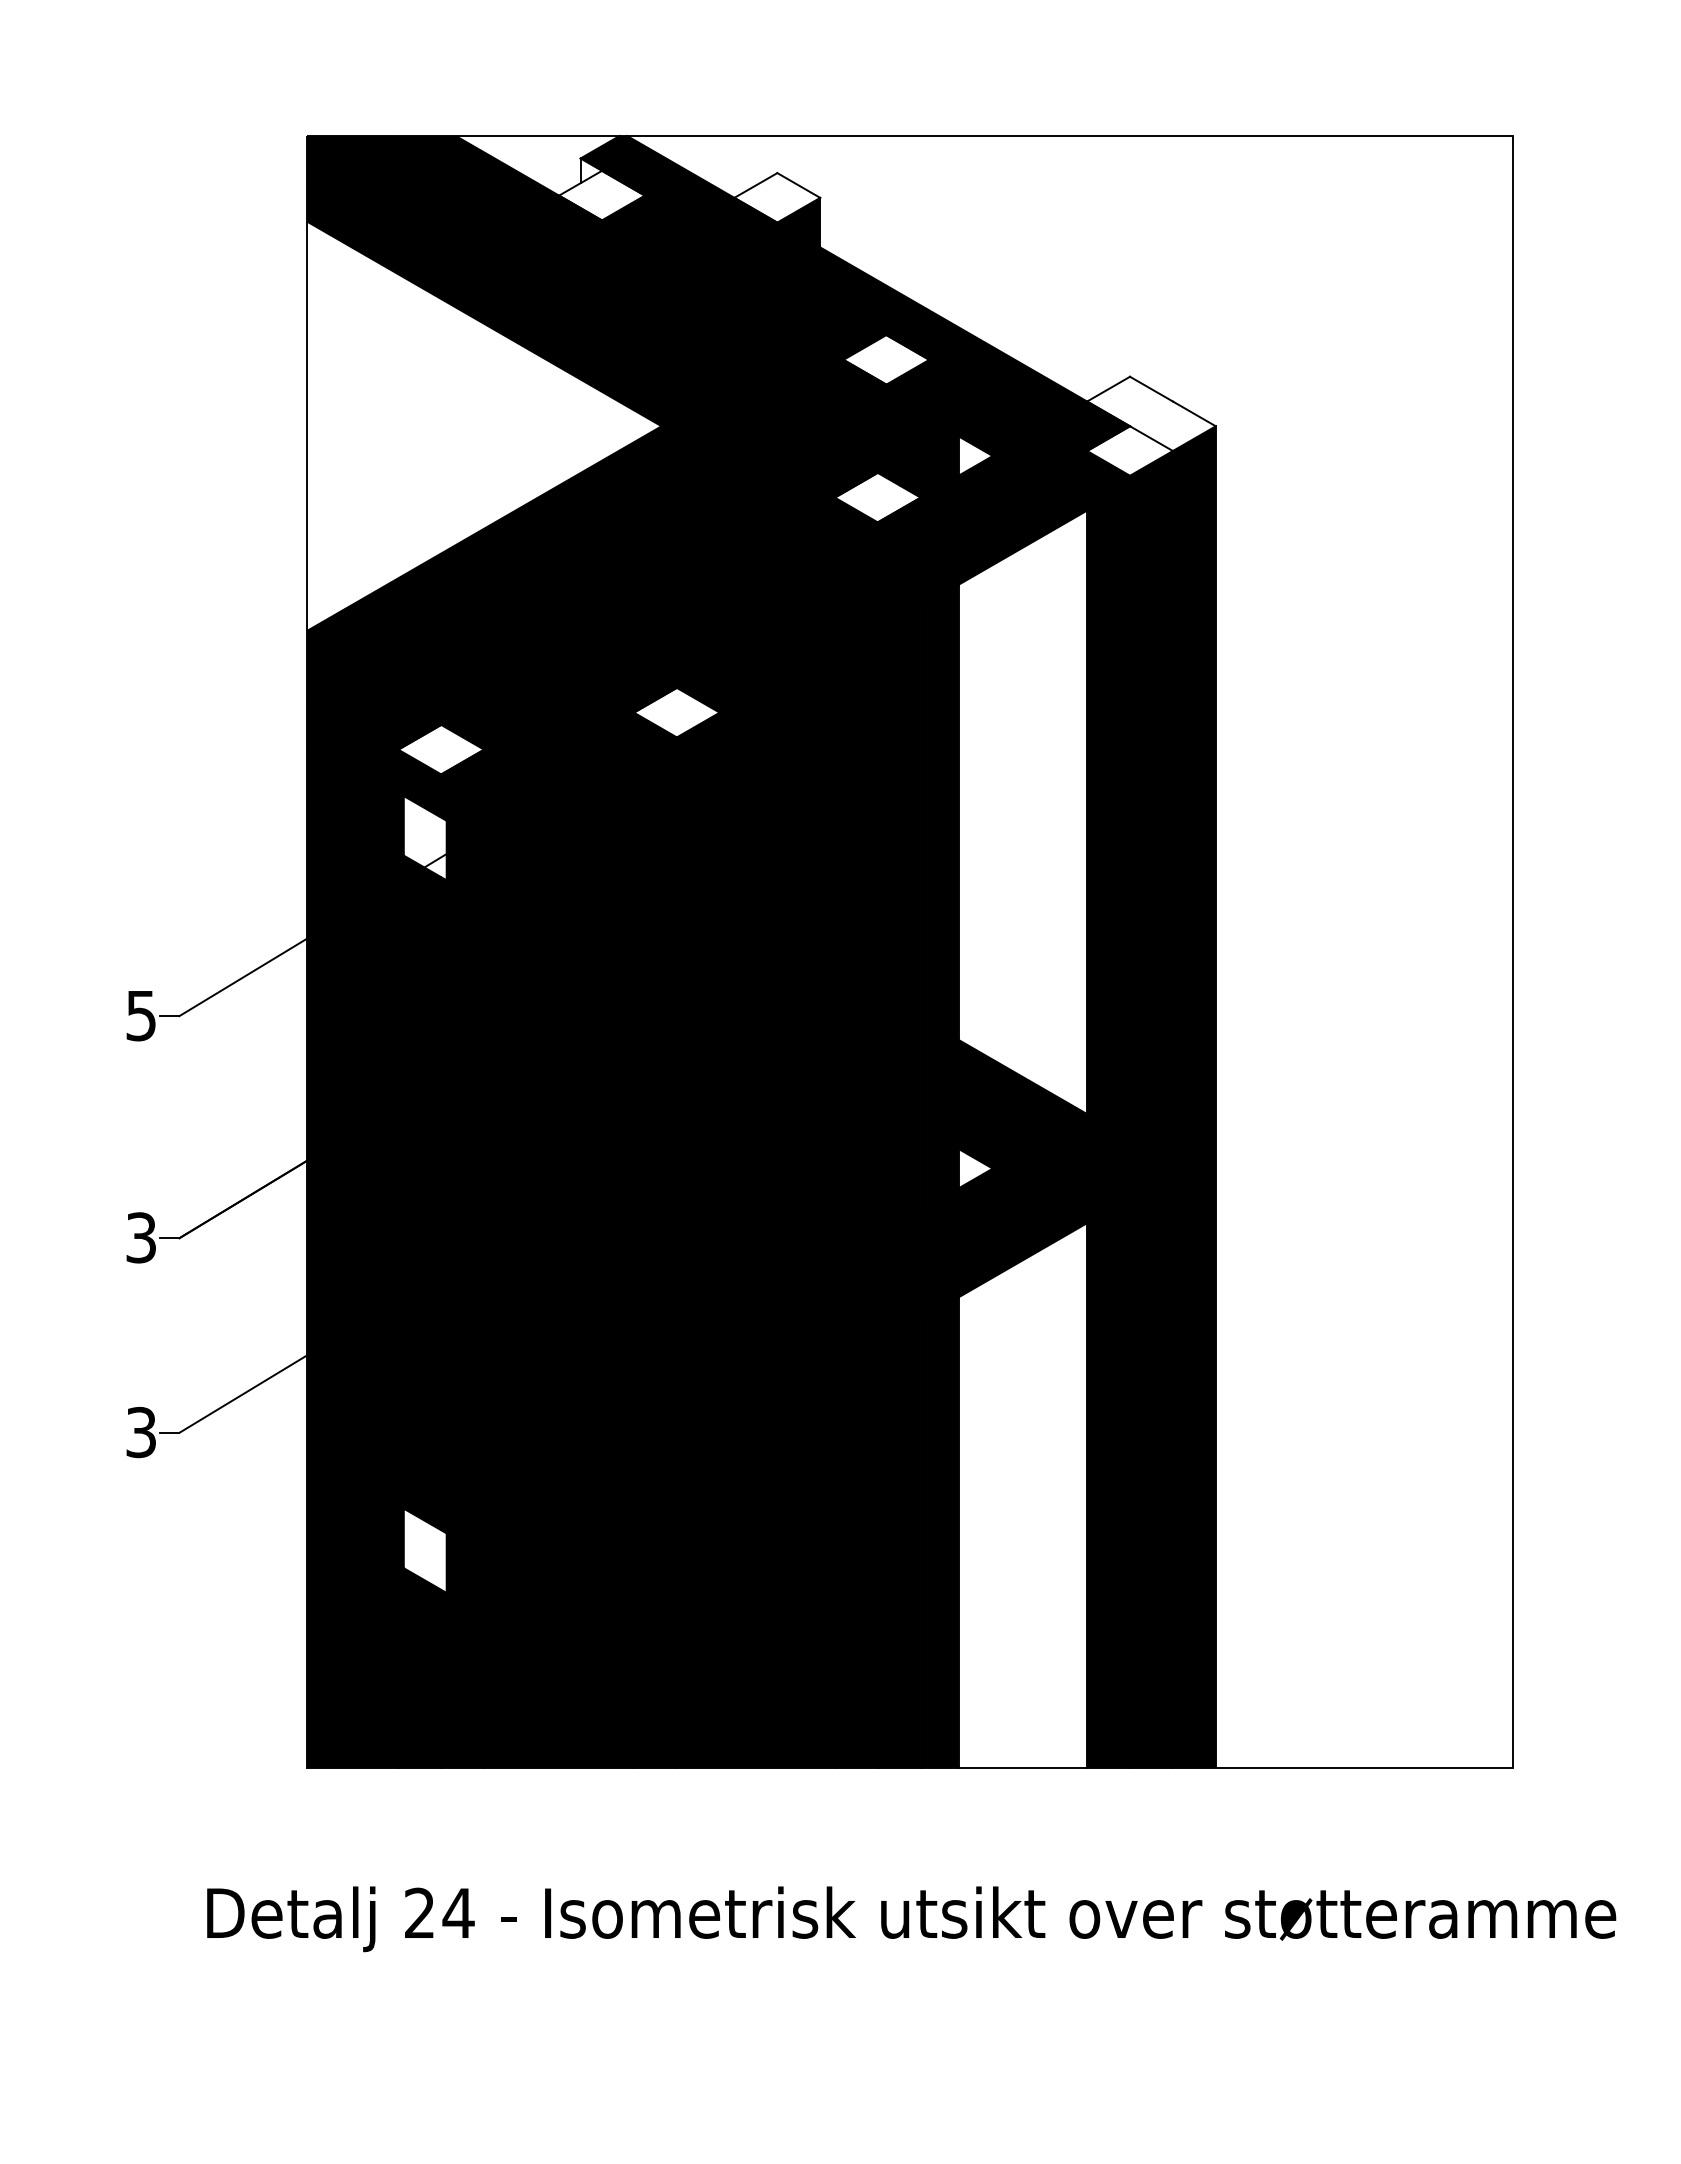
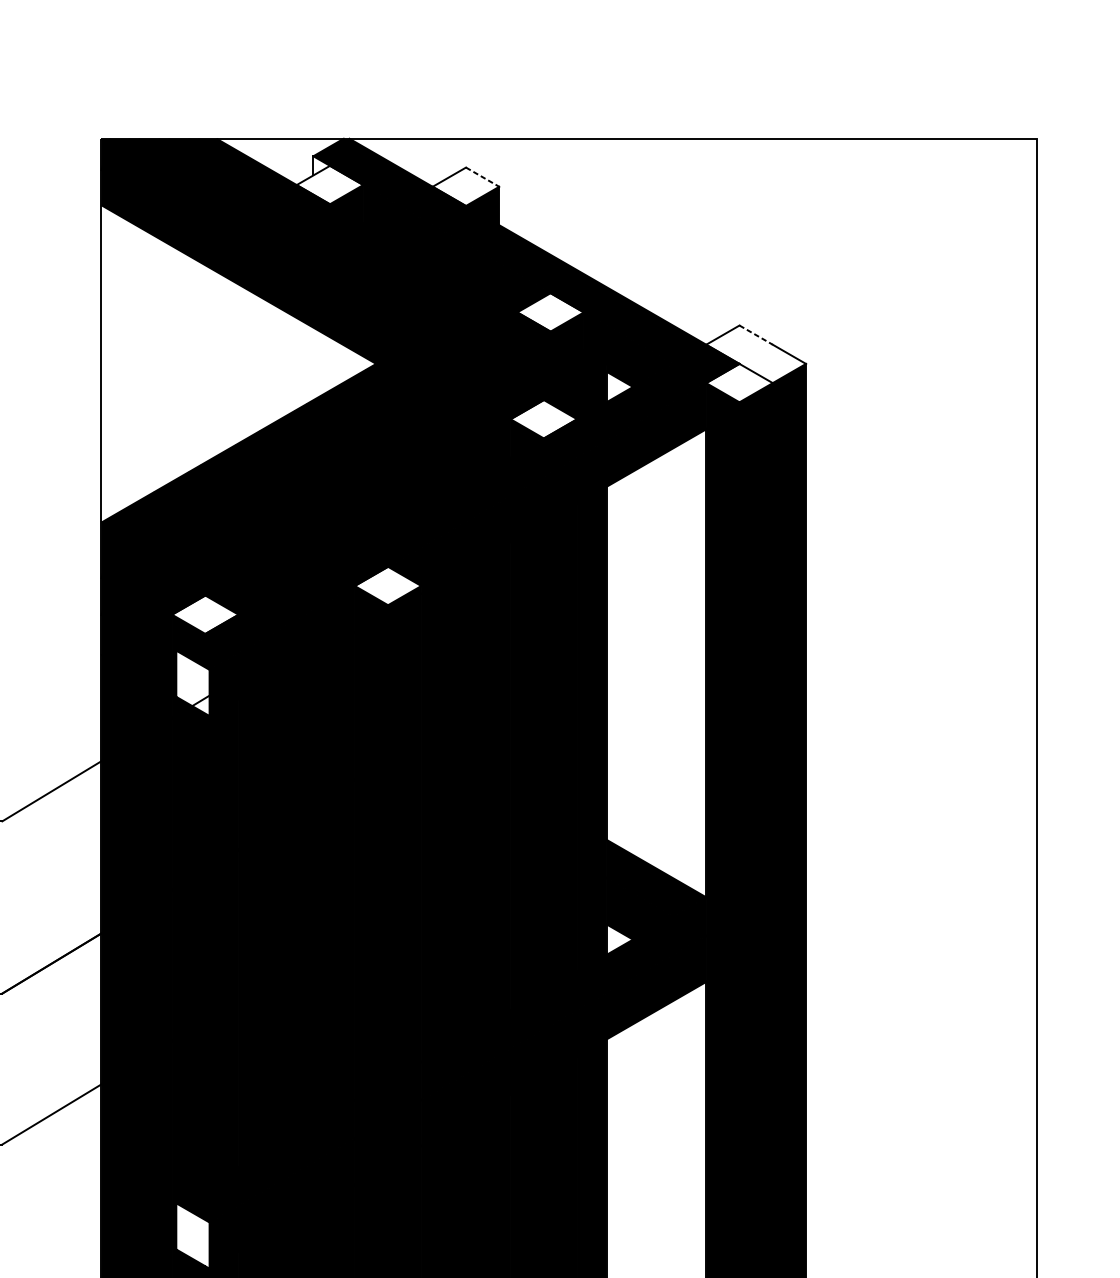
line: (798, 185) -> (482, 177), solid -> dashed
line: (1151, 389) -> (756, 335), solid -> dashed

